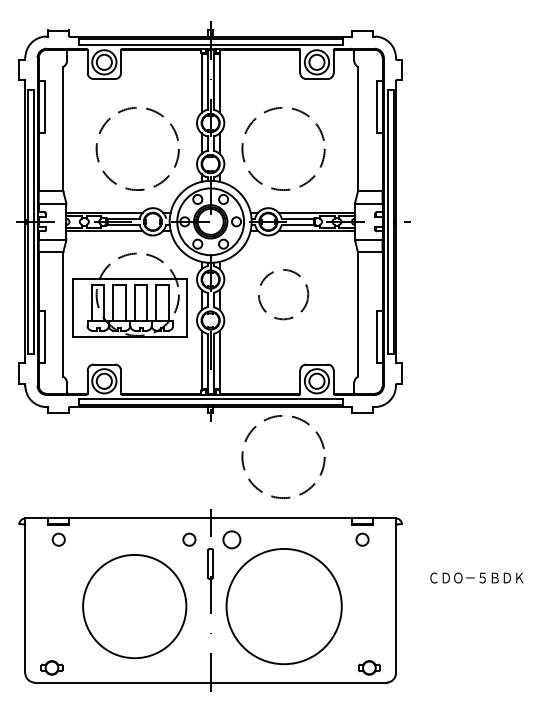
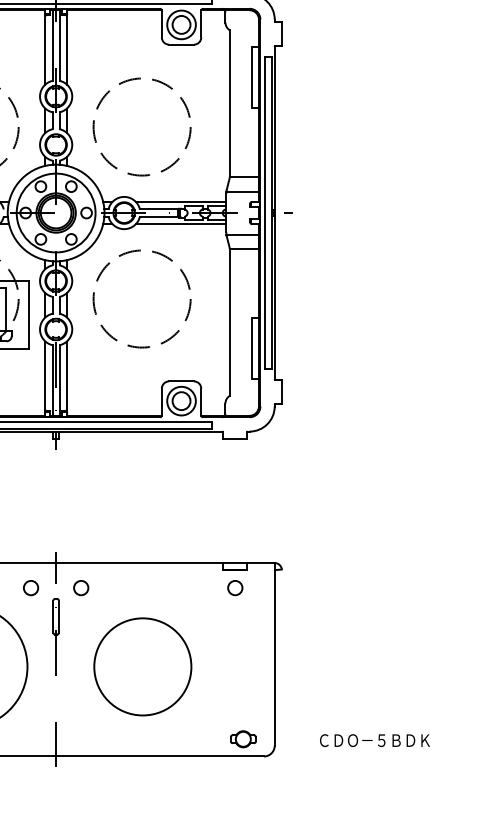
circle: (283, 294) -> (142, 298), size x1.67
circle: (283, 456) -> (142, 489), removed
circle: (231, 539) -> (80, 587), size x0.71
text: (476, 577) -> (374, 739), moved
circle: (284, 606) -> (143, 666), size x0.71

